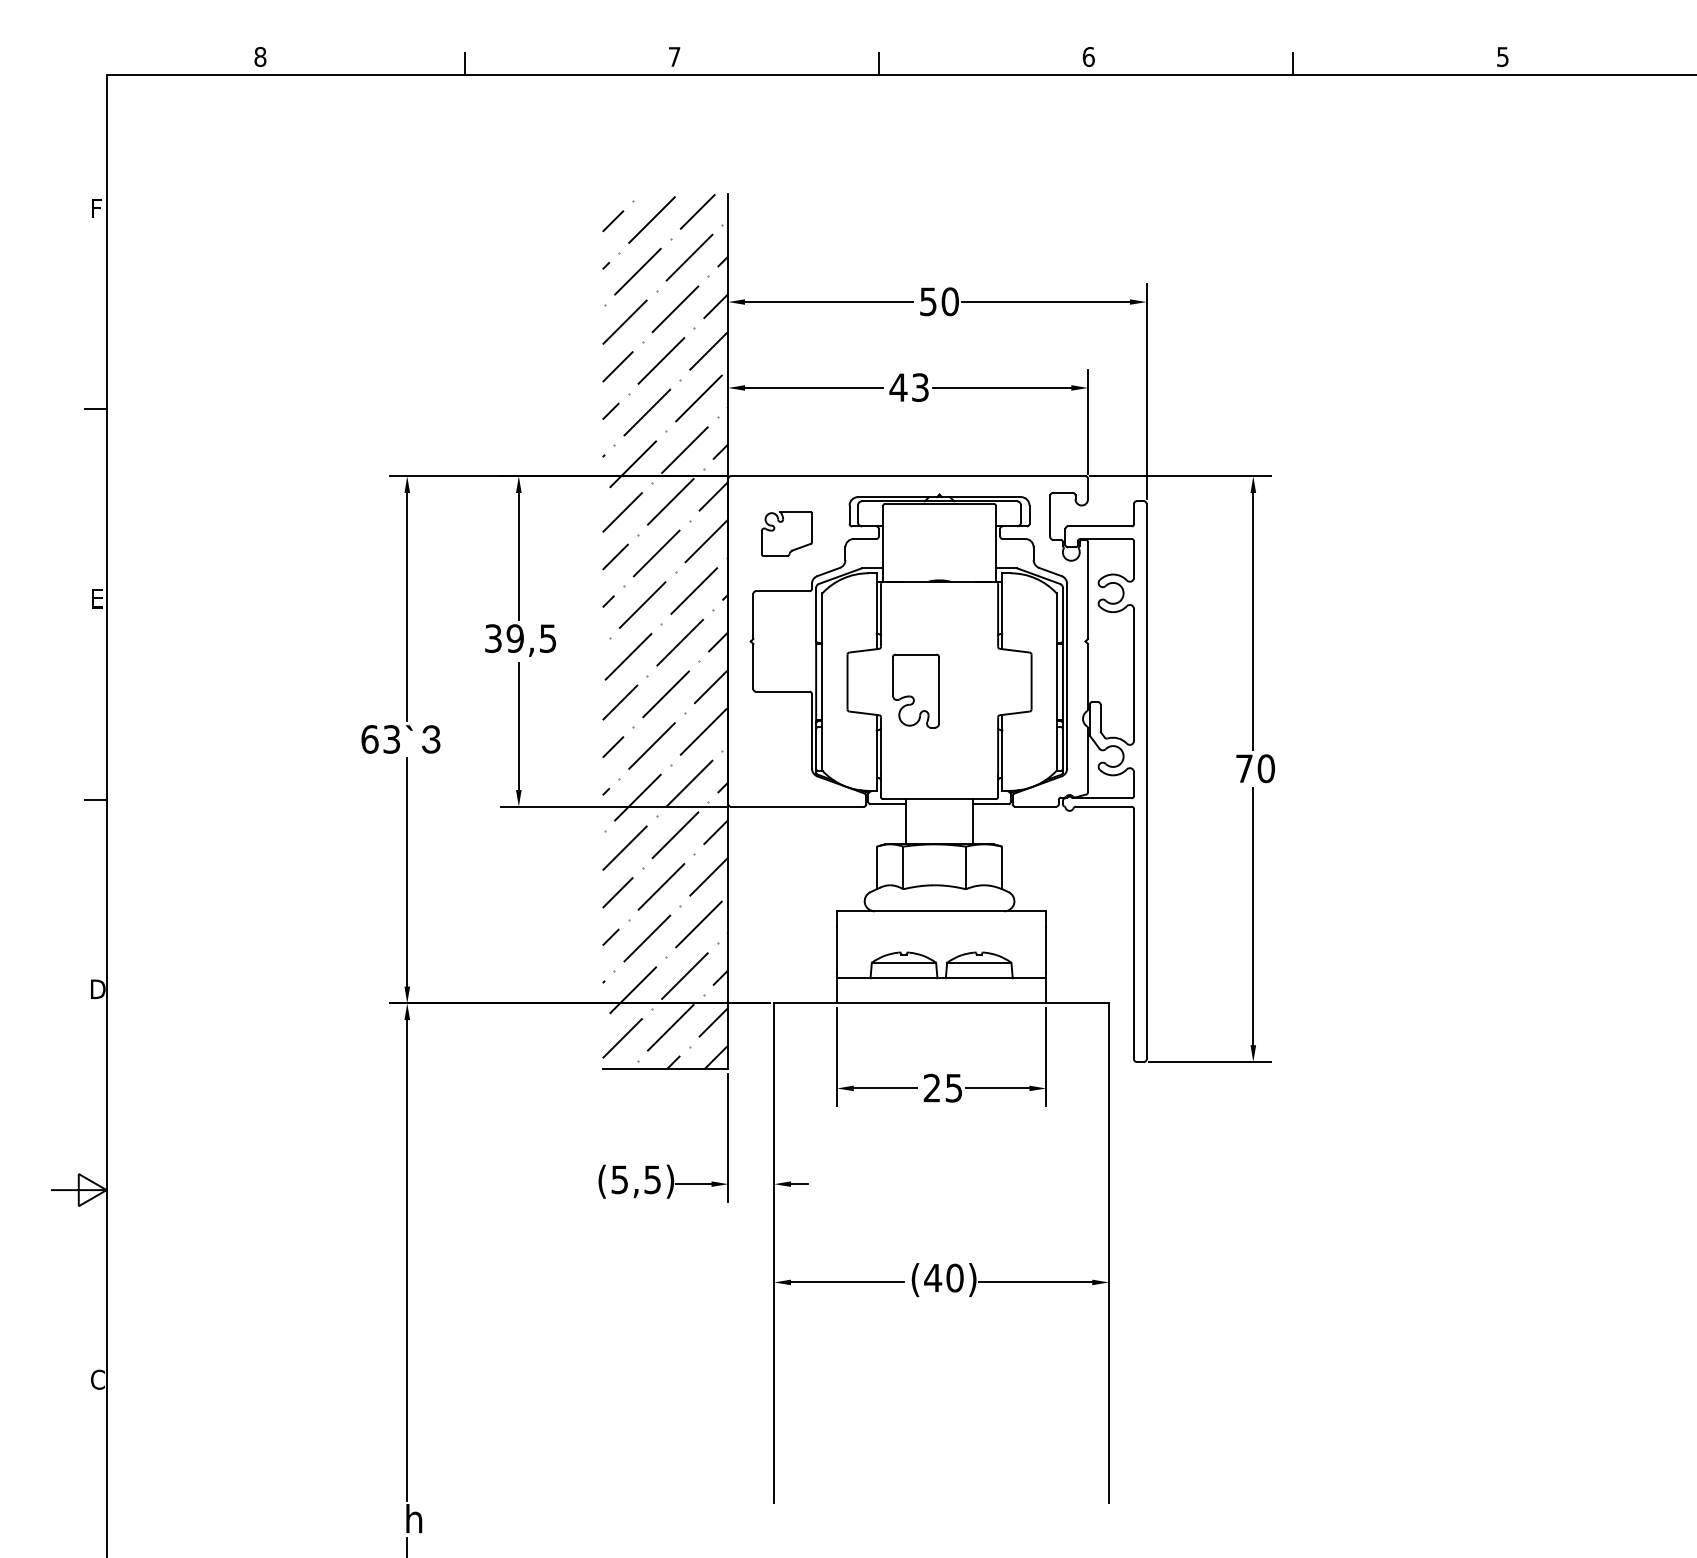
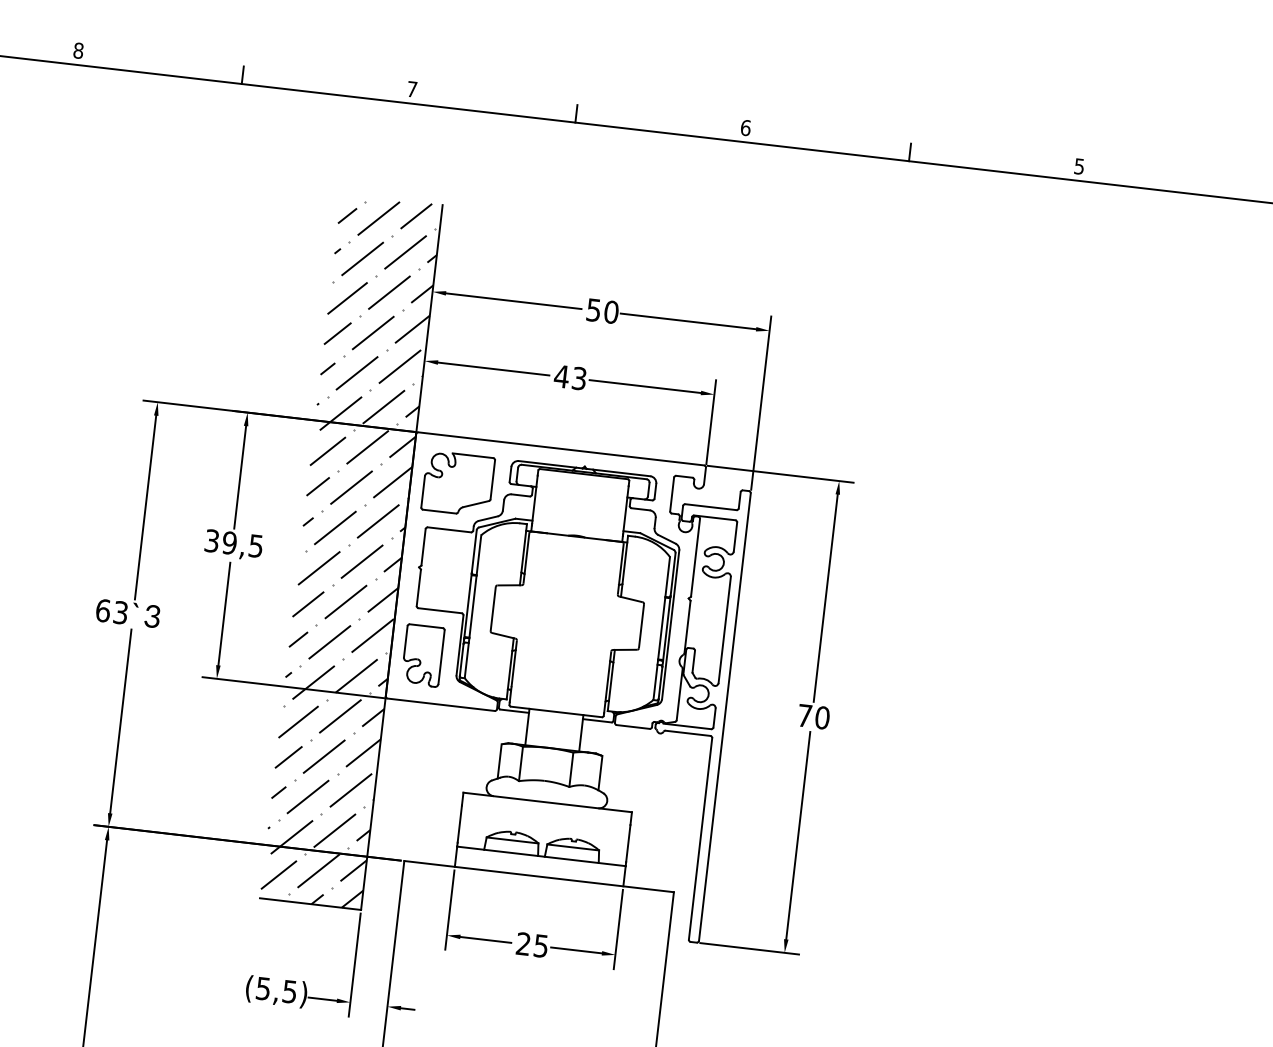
part: (786, 533) -> (457, 483), size x1.67
part: (915, 690) -> (422, 655), moved

